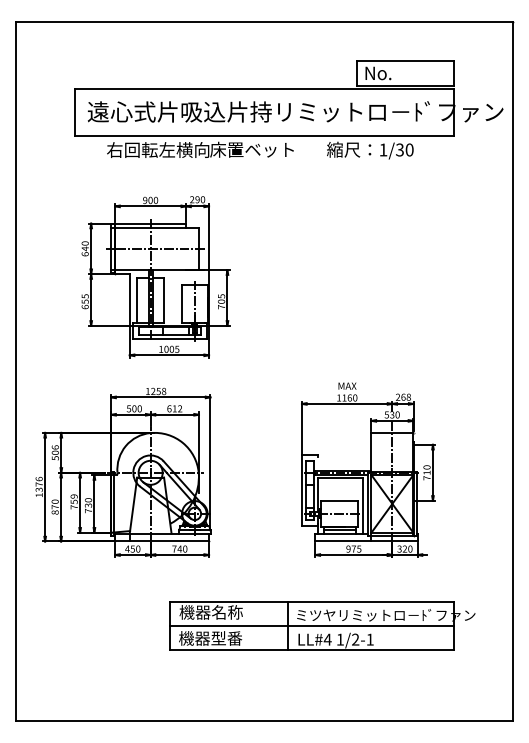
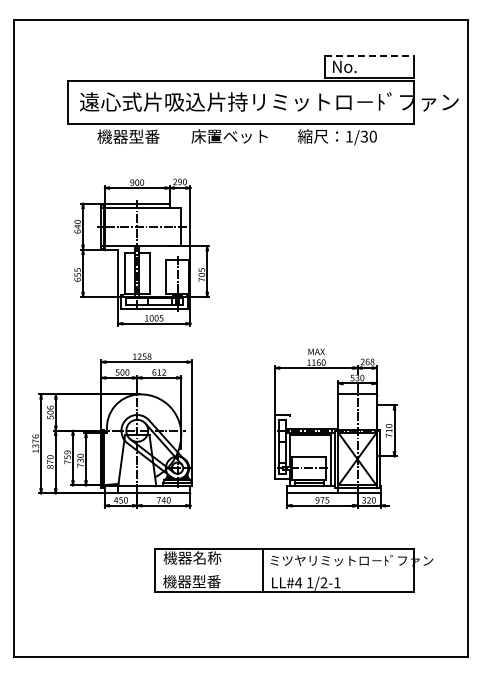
line: (405, 60) -> (369, 55), solid -> dashed
text: (157, 149) -> (143, 136), 右回転左横向 -> 機器型番
line: (311, 626) -> (283, 570), removed

